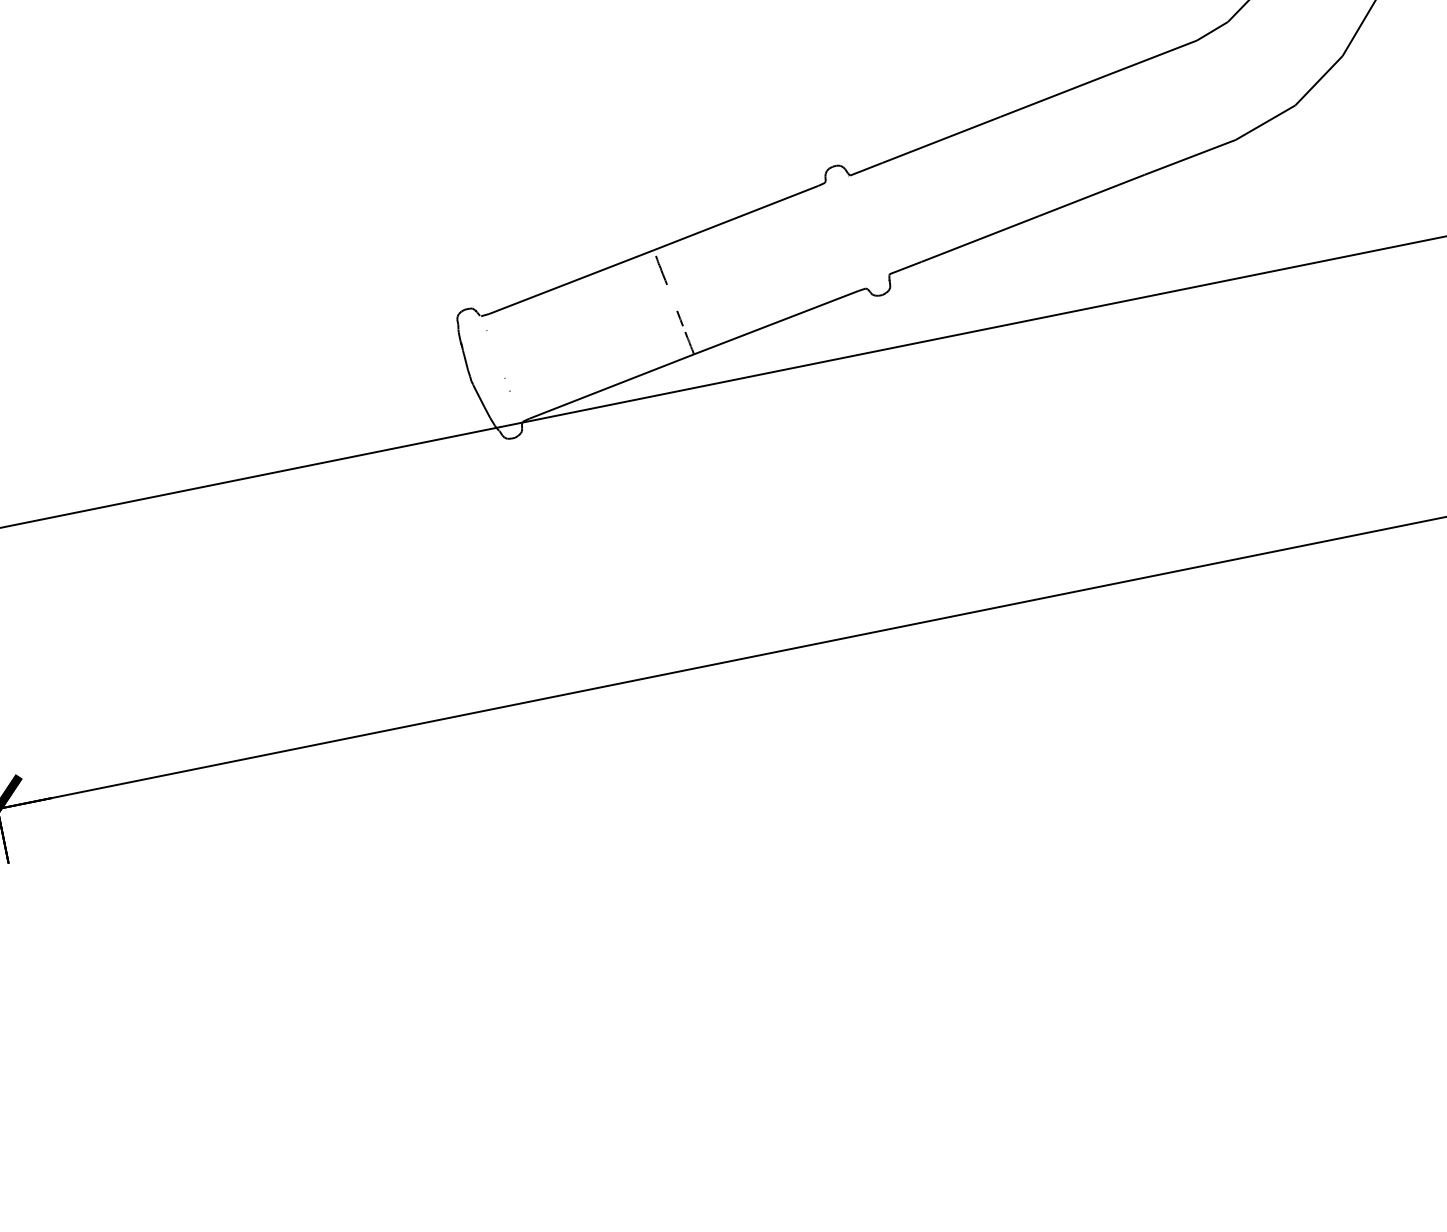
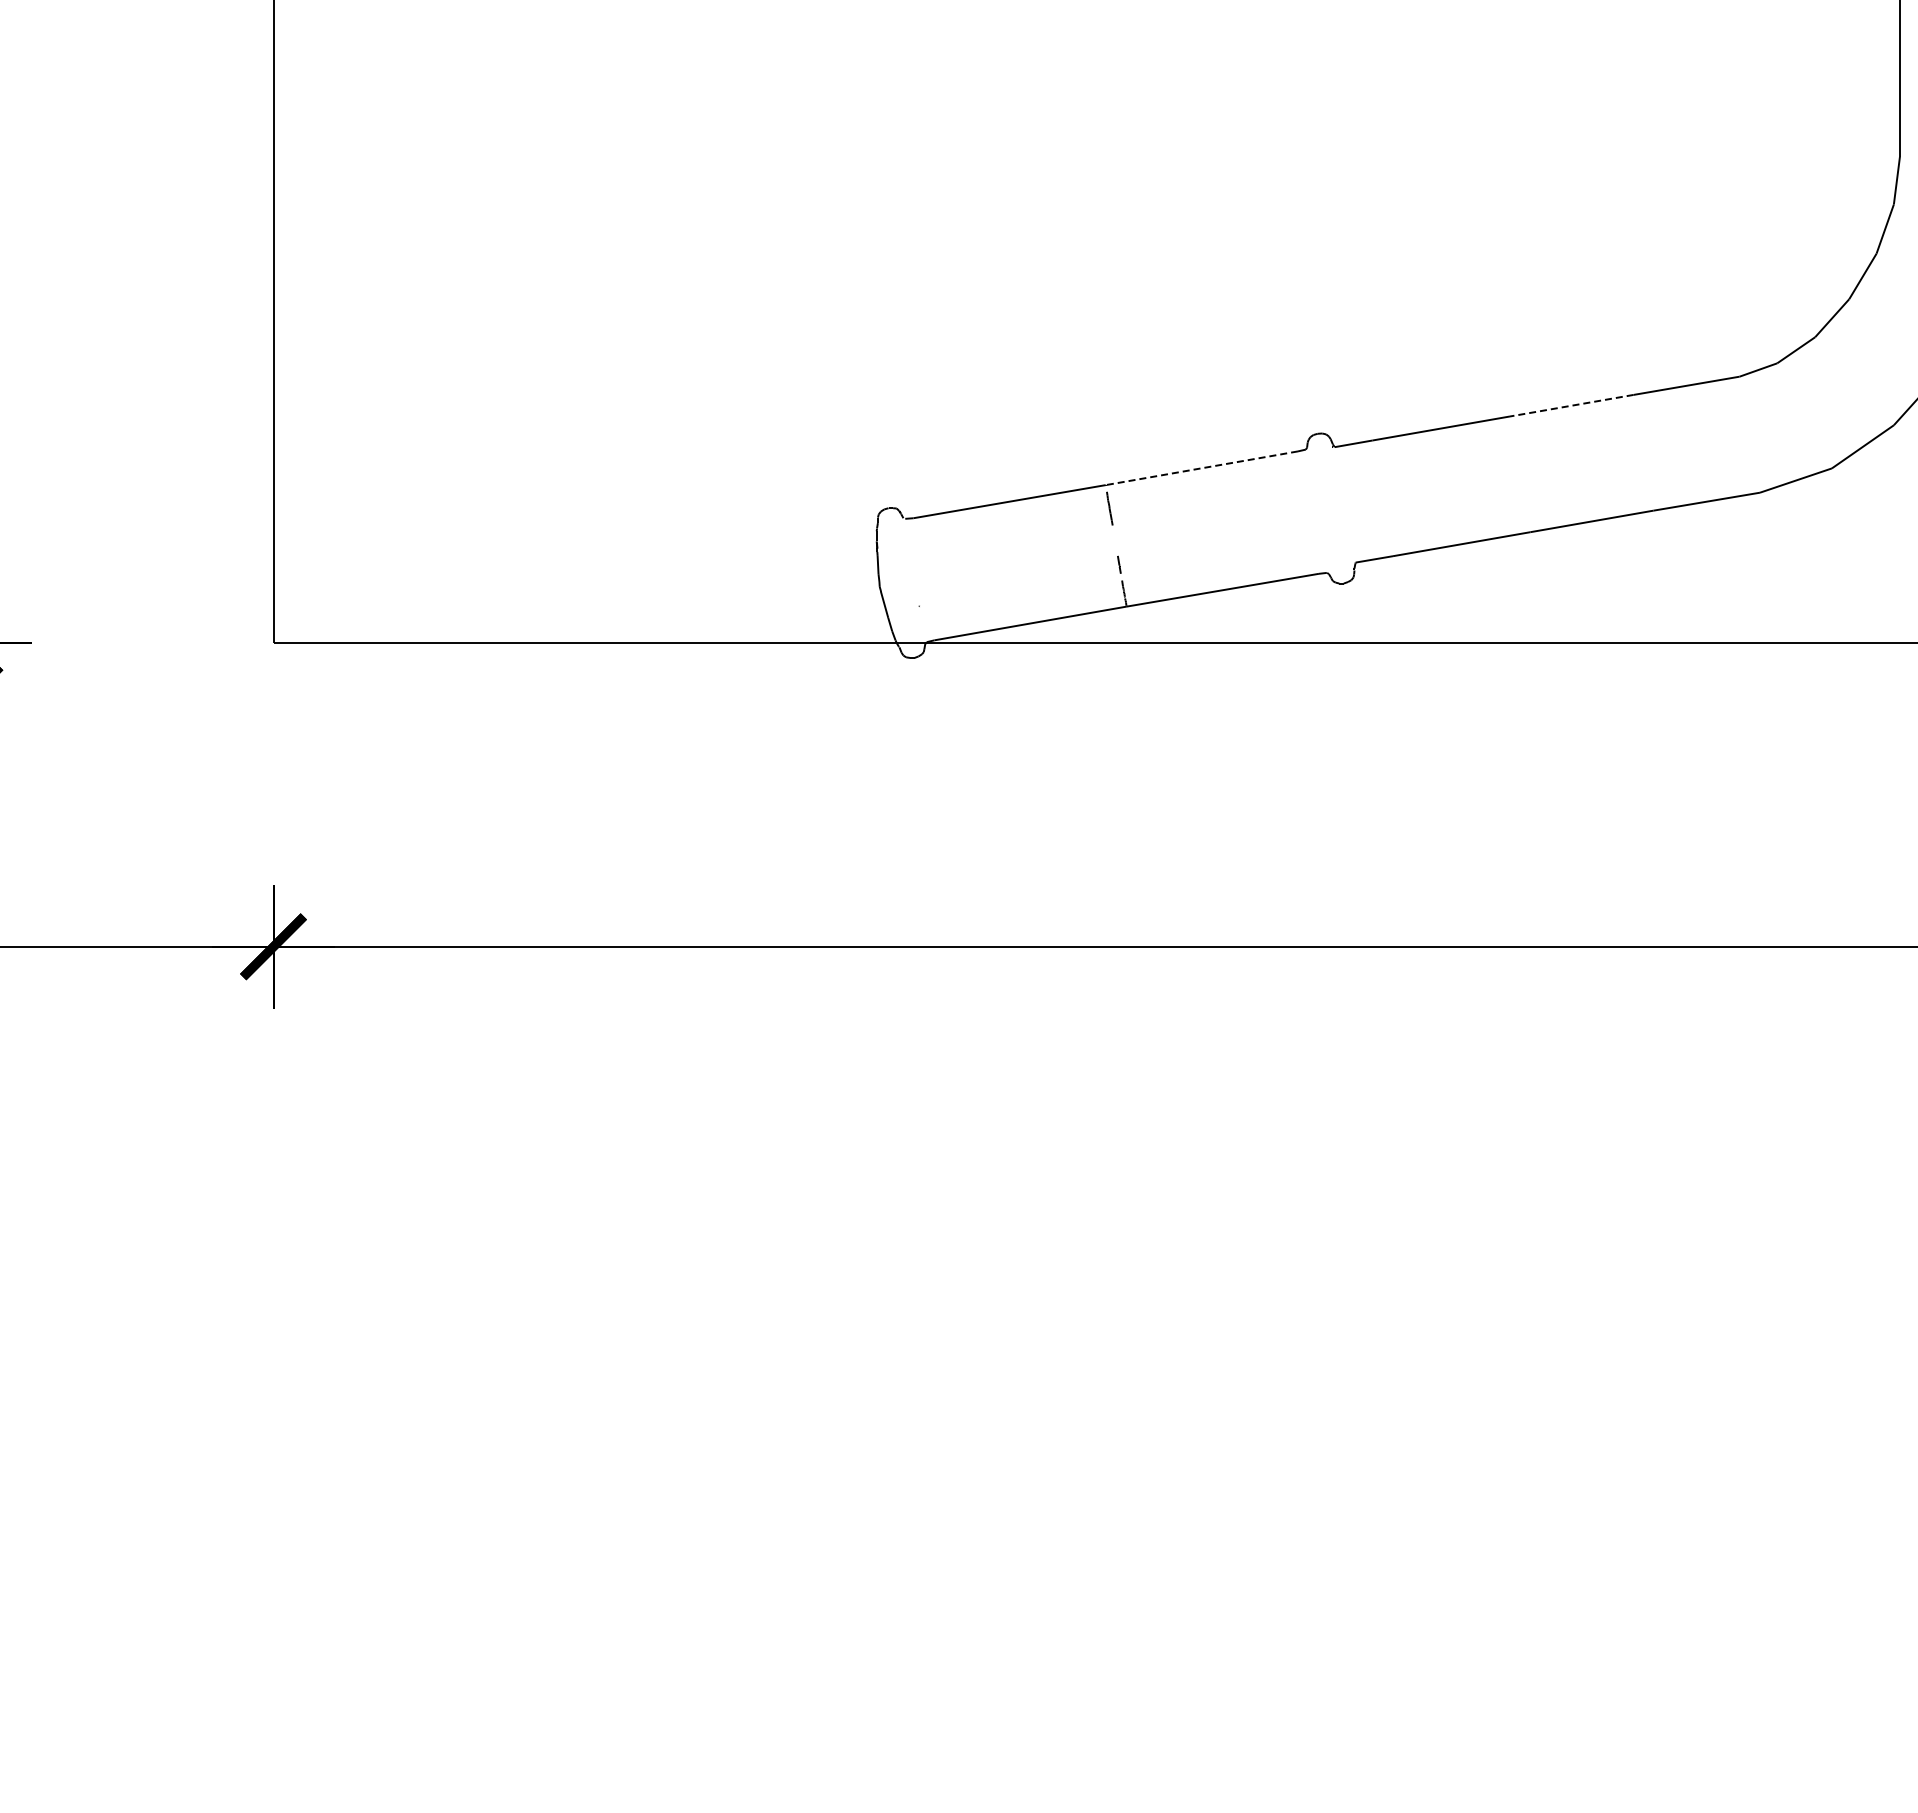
line: (1052, 96) -> (1571, 405), solid -> dashed
line: (735, 218) -> (1201, 468), solid -> dashed

